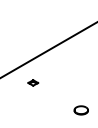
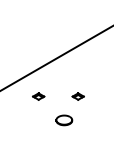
part: (67, 82) -> (78, 96), added
part: (80, 110) -> (63, 120), moved

